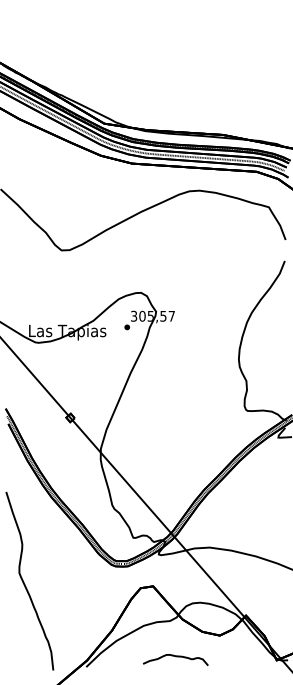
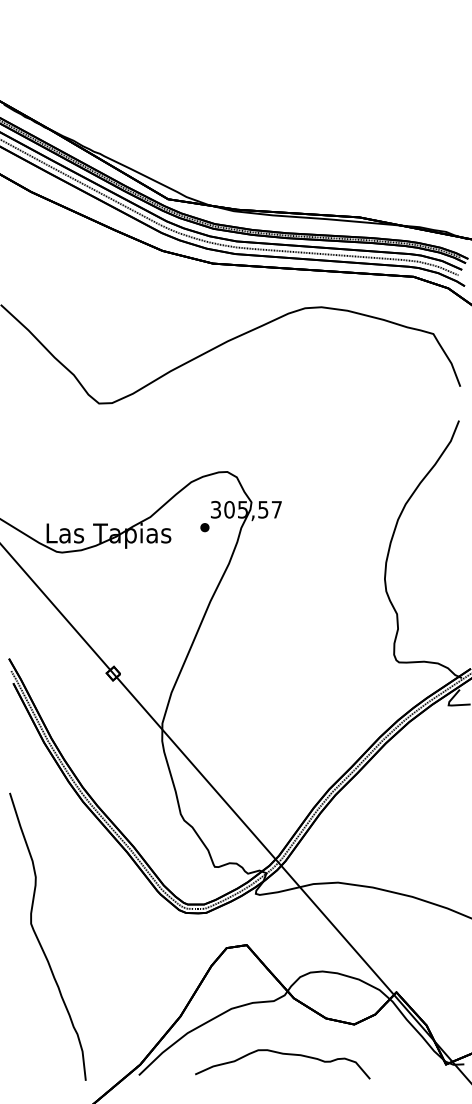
part: (175, 659) -> (282, 1063), size x1.67

